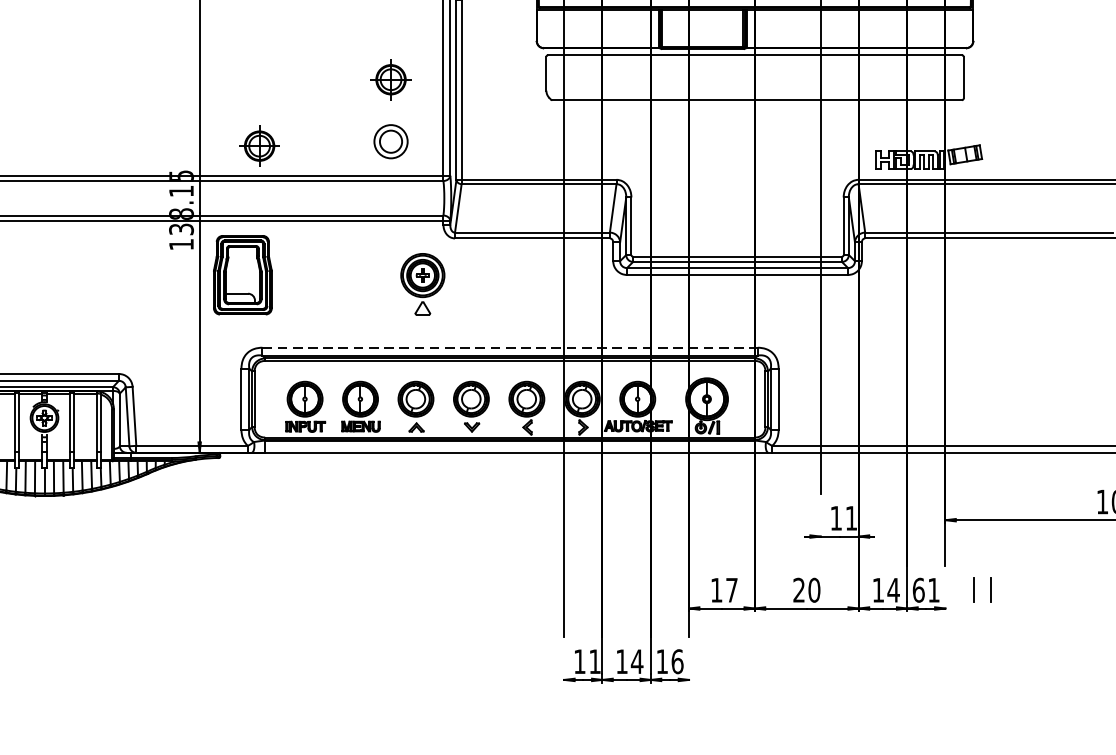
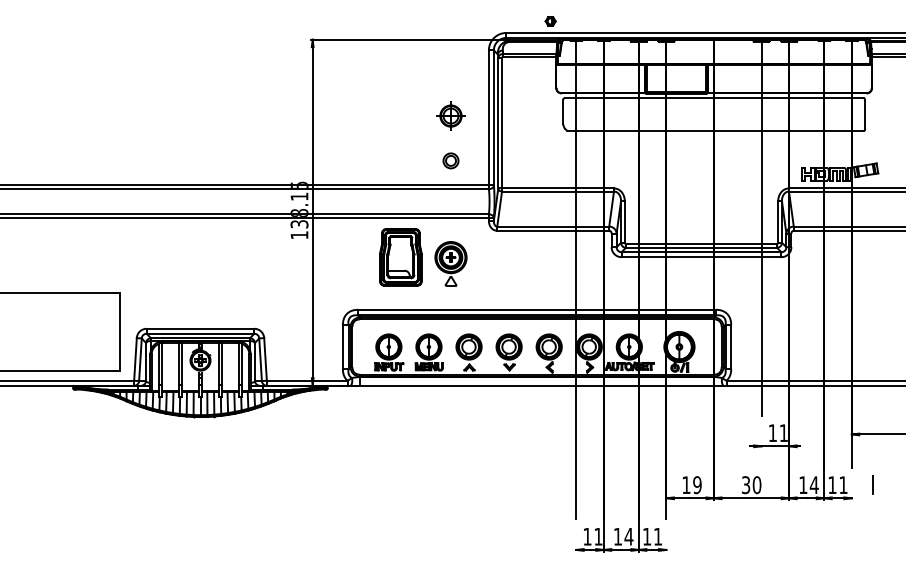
part: (390, 141) -> (450, 160), size x0.62
part: (258, 145) -> (355, 163), removed
part: (242, 275) -> (400, 257), moved
part: (422, 283) -> (450, 263), moved
line: (510, 347) -> (537, 309), dashed -> solid
line: (990, 589) -> (884, 484), removed
text: (732, 590) -> (697, 485), 17 -> 19
text: (799, 590) -> (746, 485), 20 -> 30
text: (918, 590) -> (832, 485), 61 -> 11
text: (676, 661) -> (657, 536), 16 -> 11

